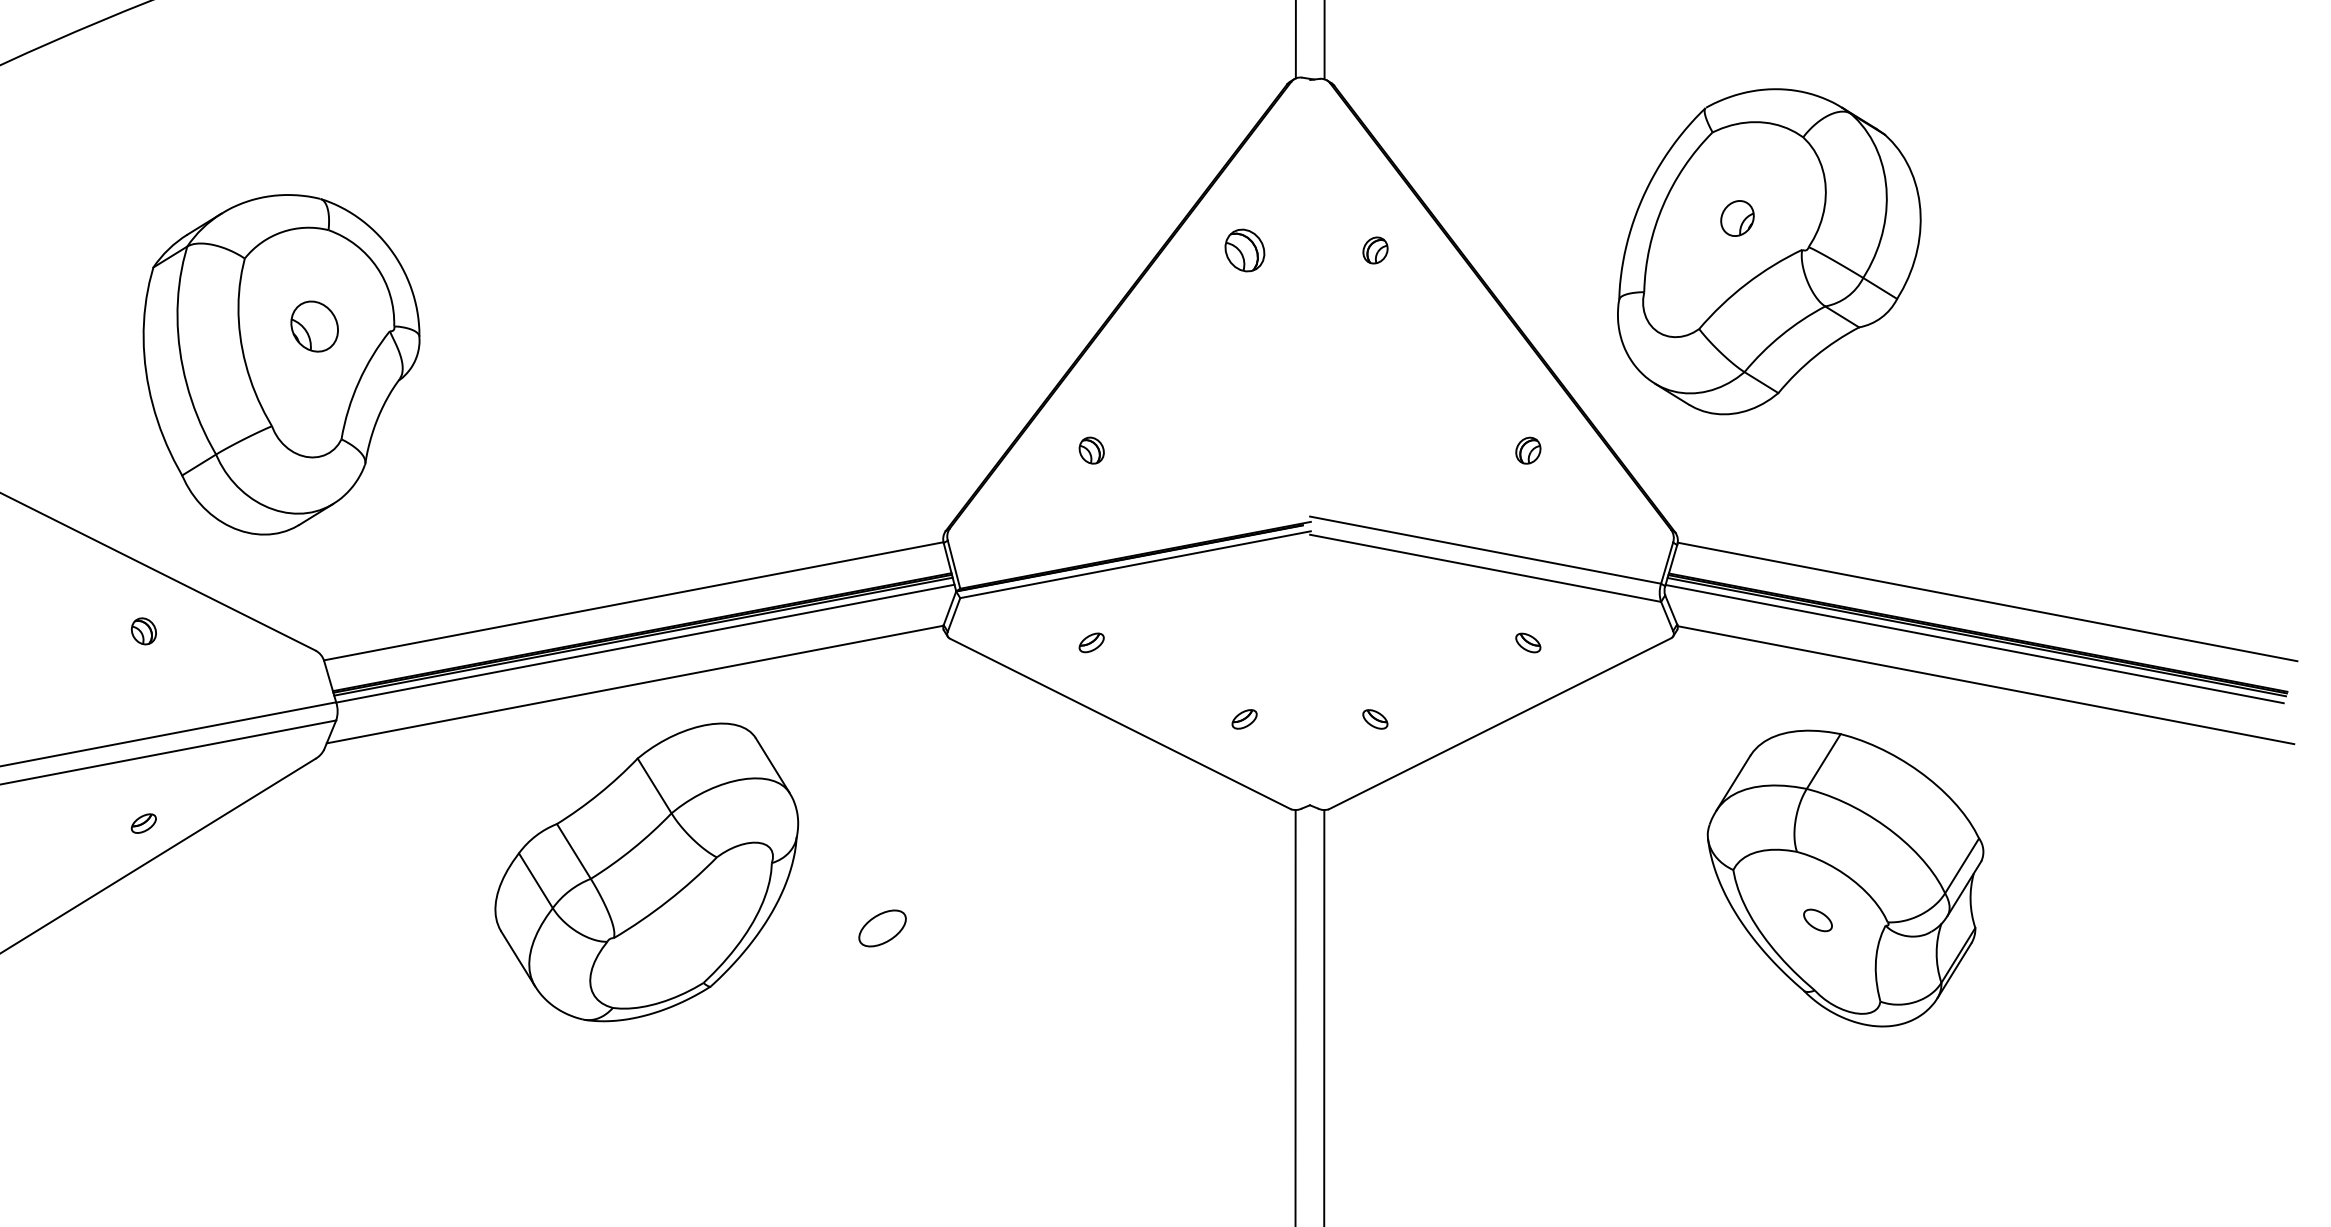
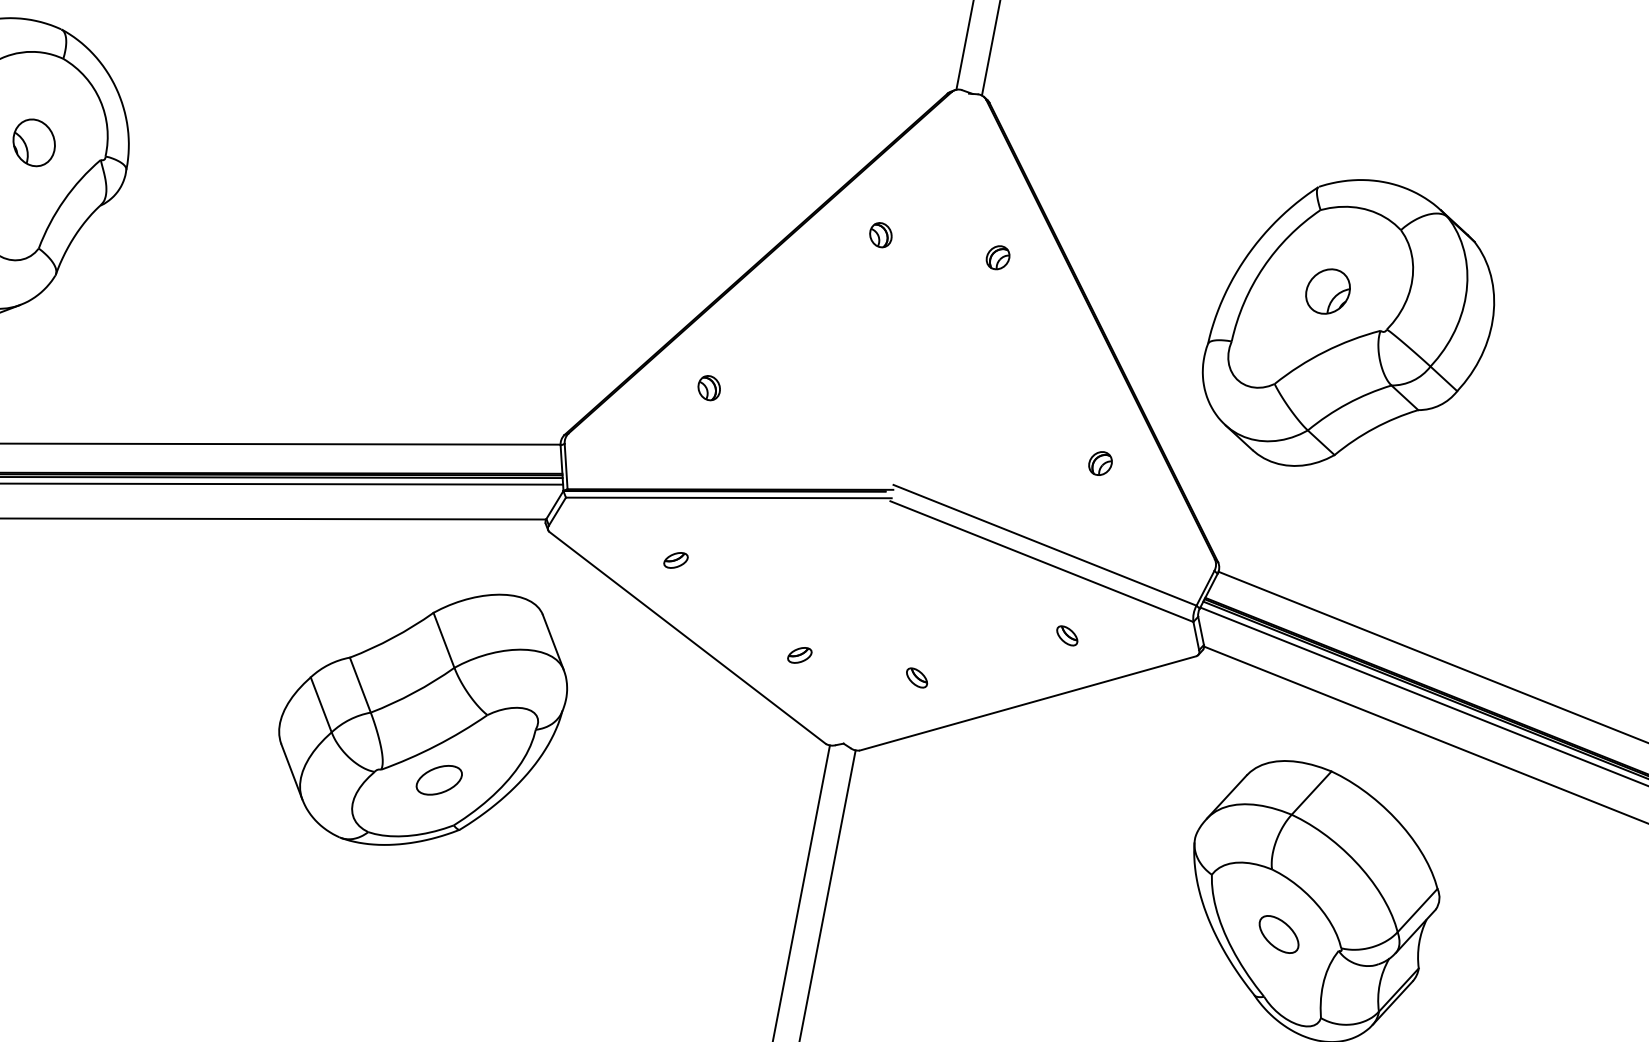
part: (1737, 218) -> (1328, 291), size x1.43
part: (1244, 250) -> (880, 235), size x0.62
part: (646, 872) -> (421, 716), moved
part: (1817, 920) -> (1278, 934), size x1.67

